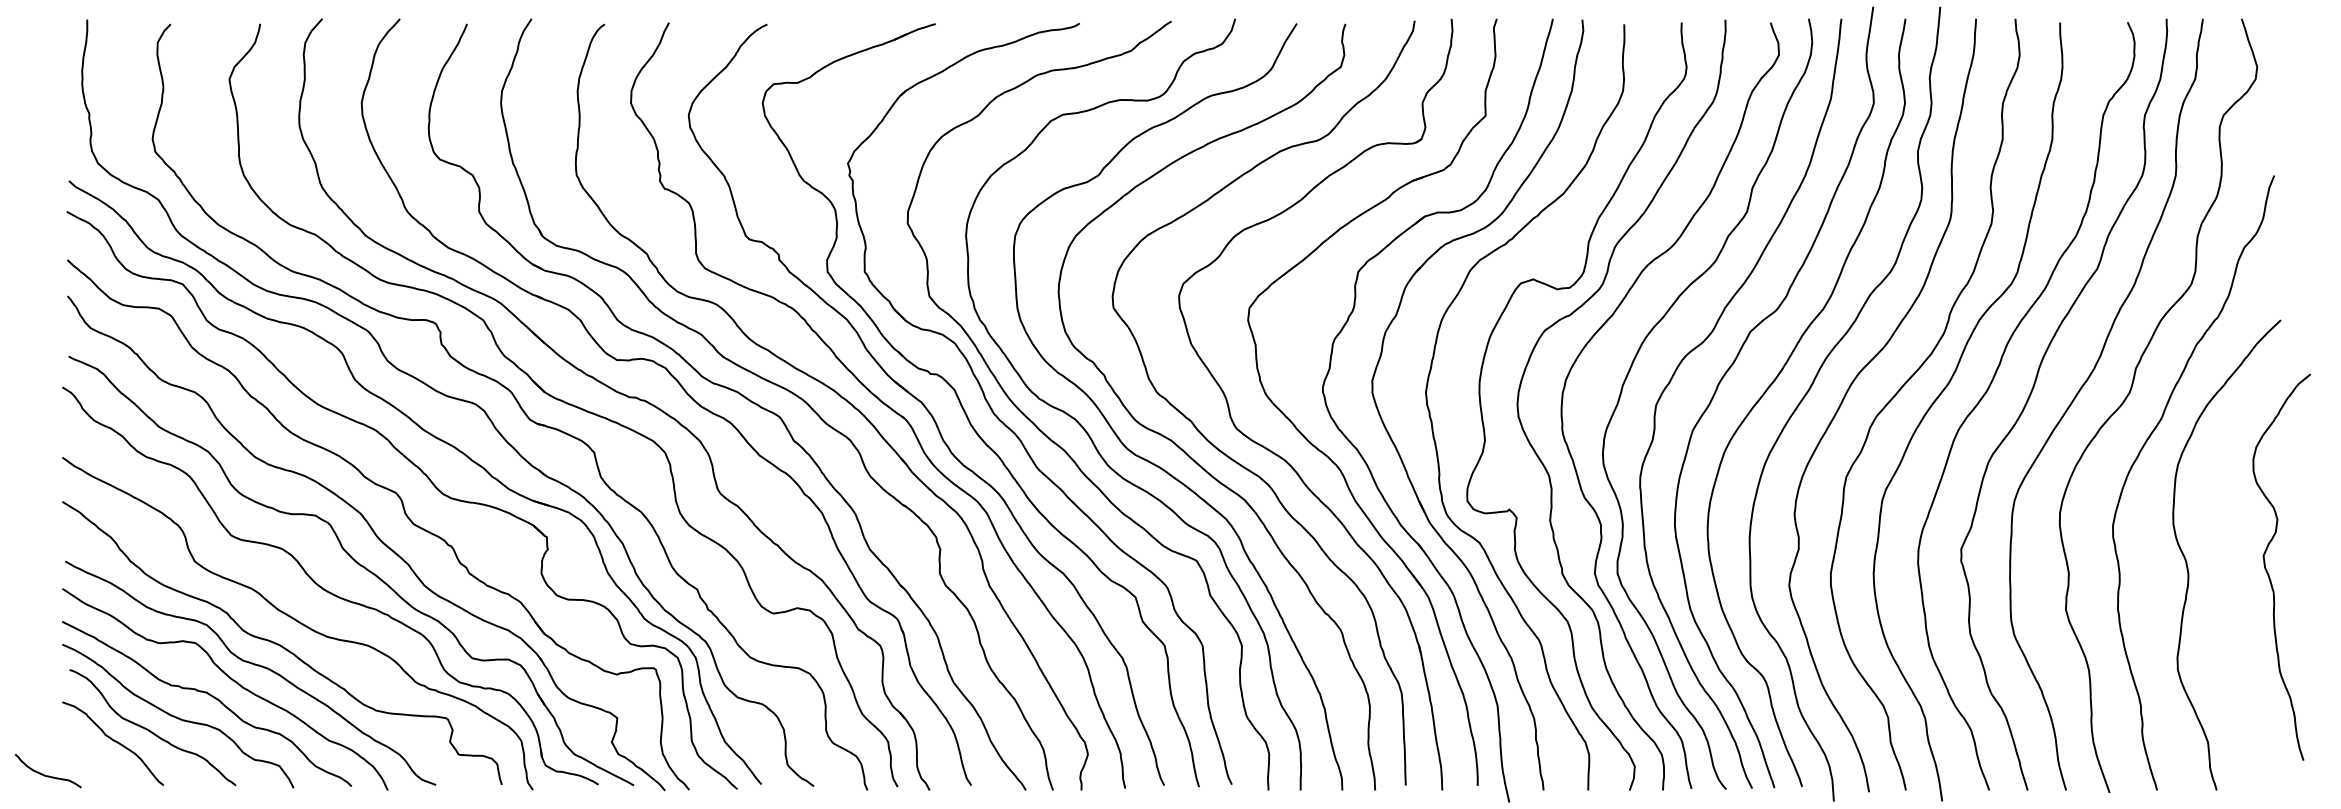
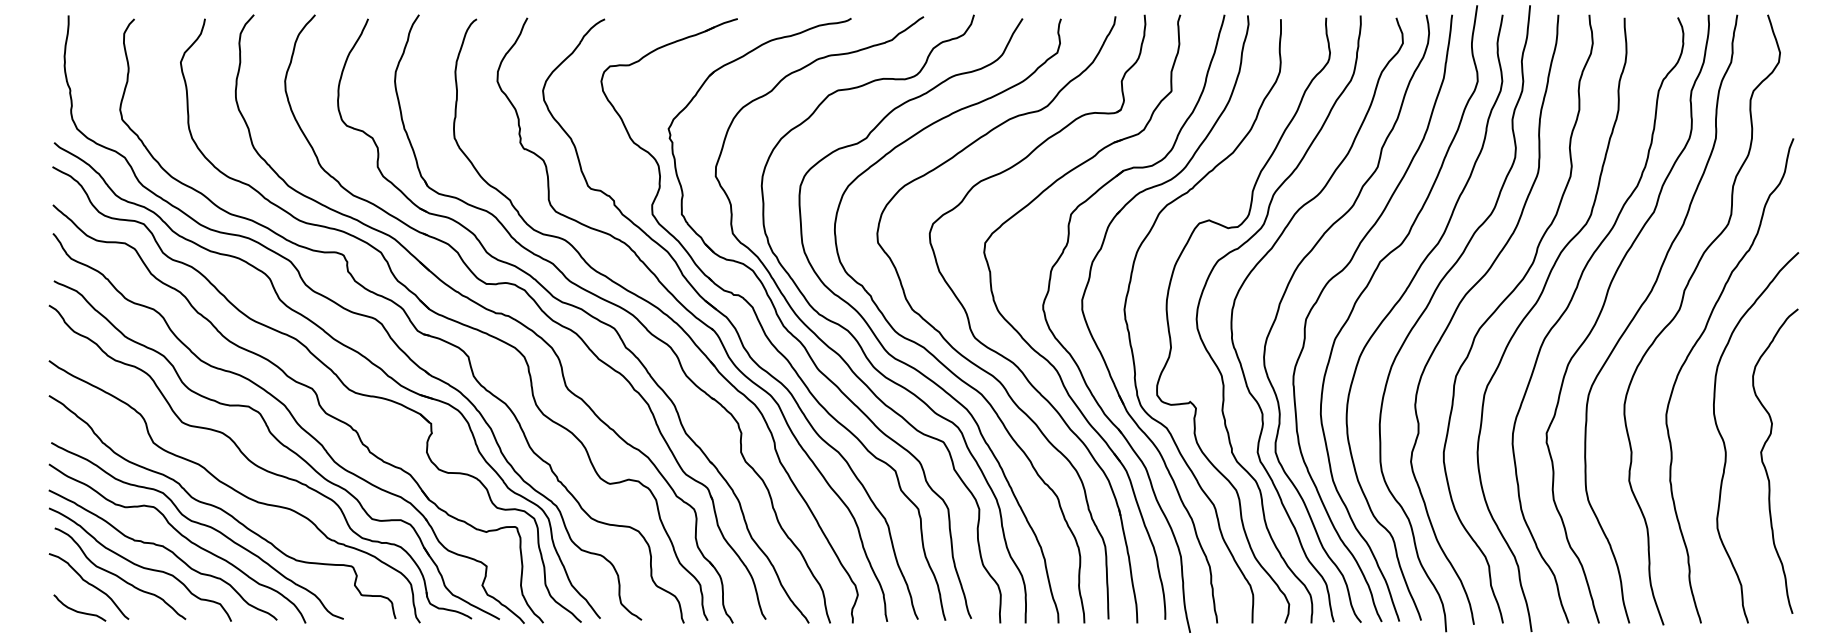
curve: (2267, 569) -> (1764, 463), moved
curve: (45, 774) -> (77, 610), moved

